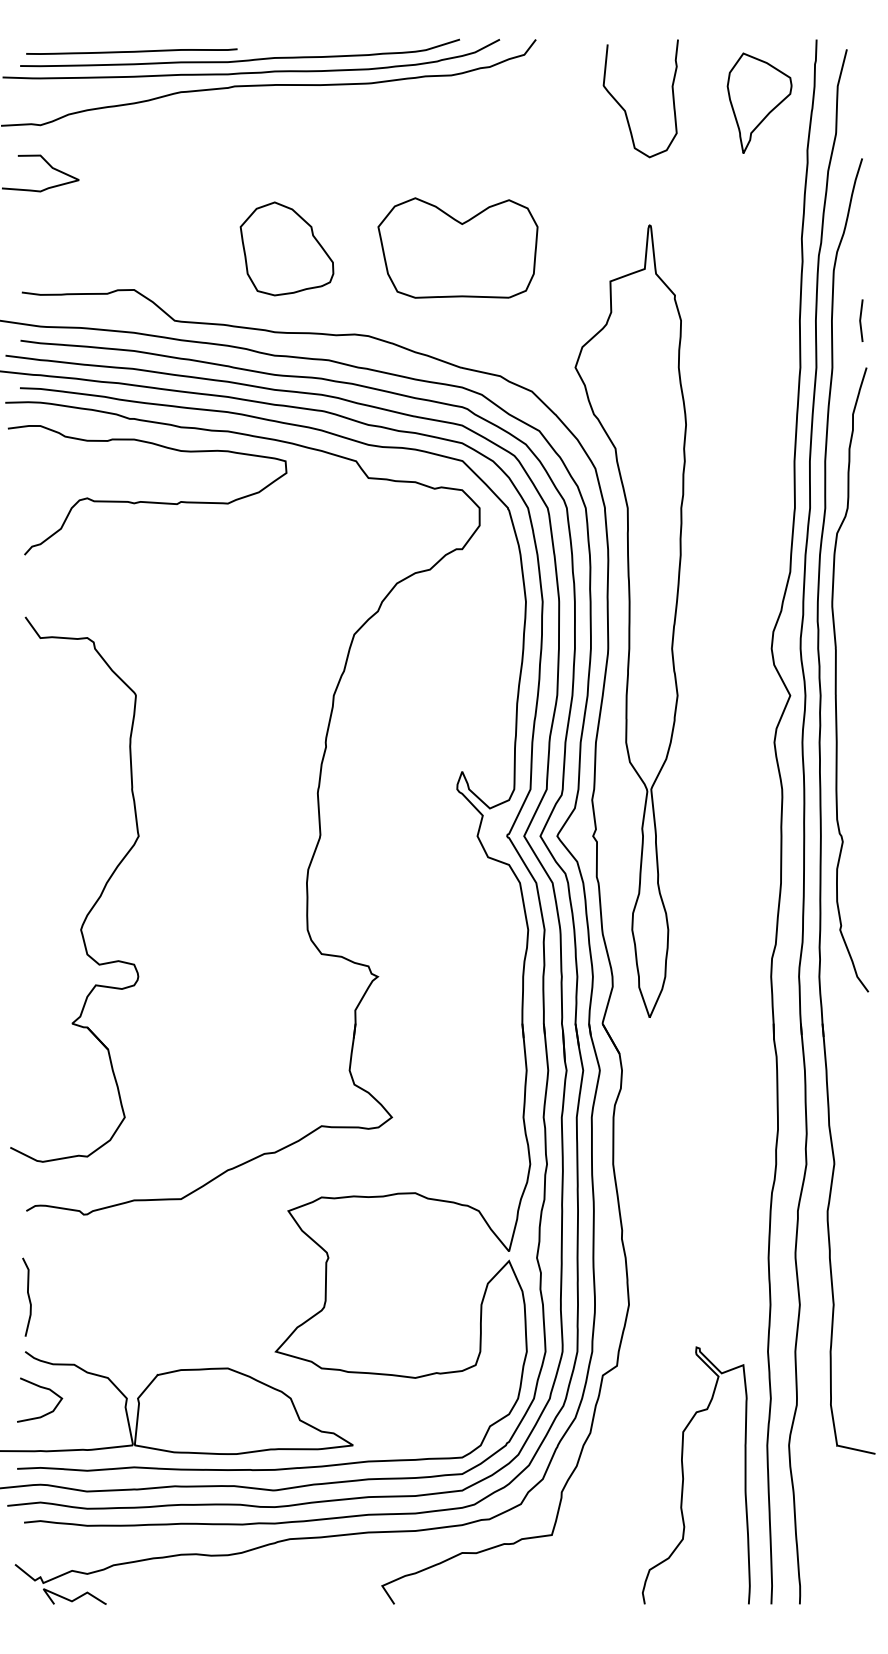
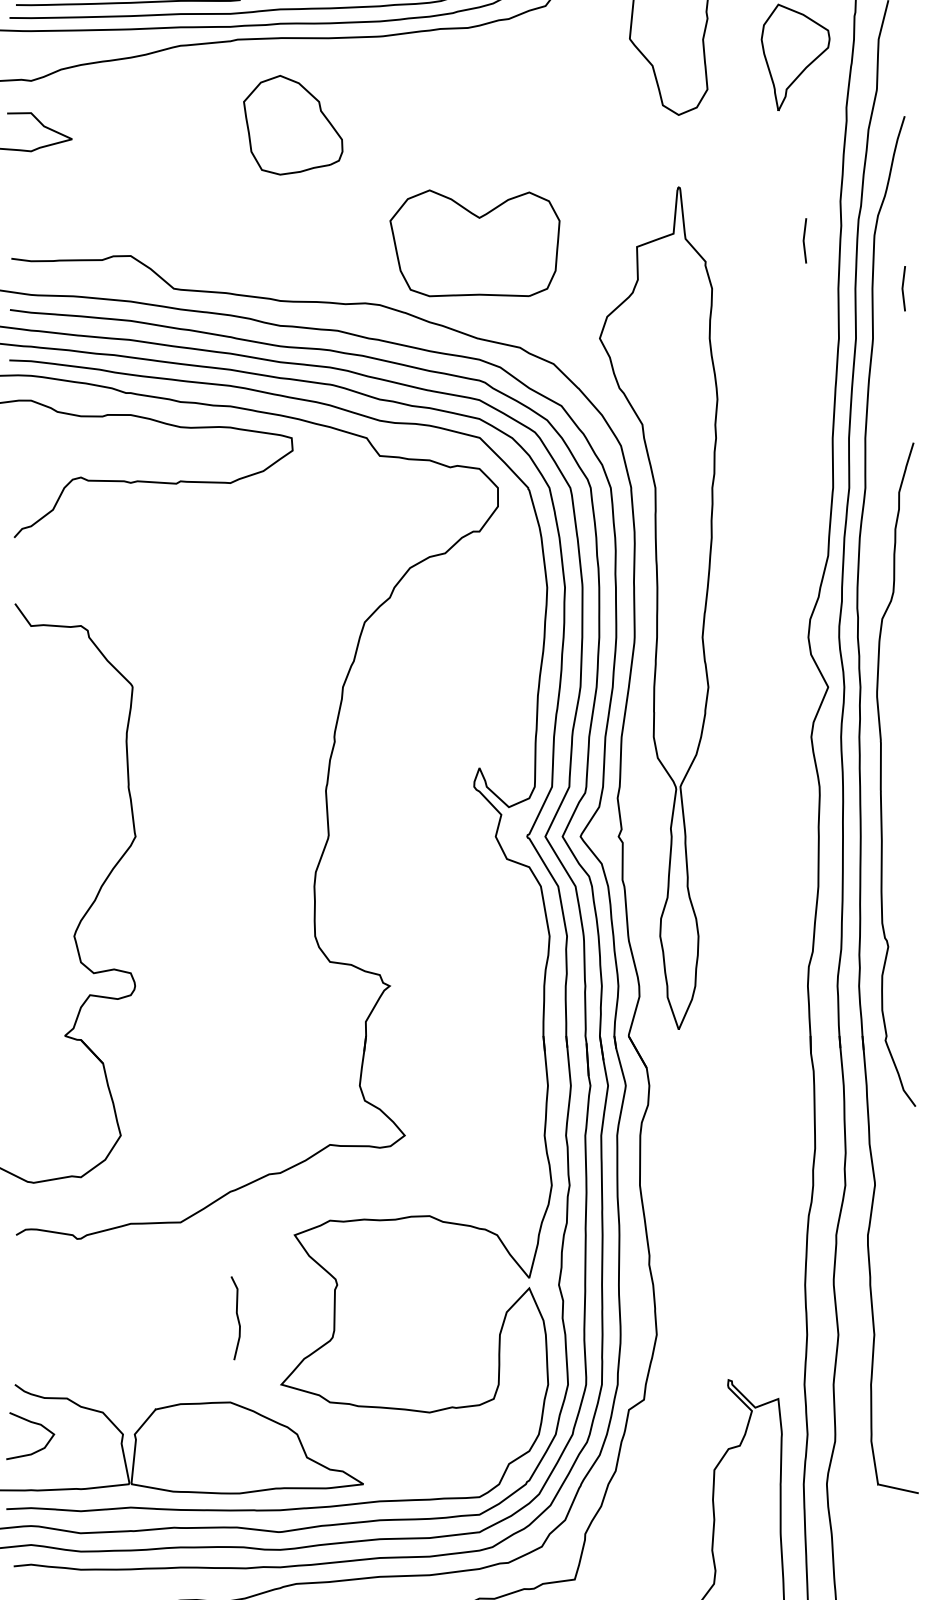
part: (457, 247) -> (474, 242), moved
part: (286, 248) -> (292, 124), moved
line: (768, 275) -> (805, 240), added
curve: (836, 679) -> (881, 774), moved
curve: (27, 1295) -> (236, 1316), moved

